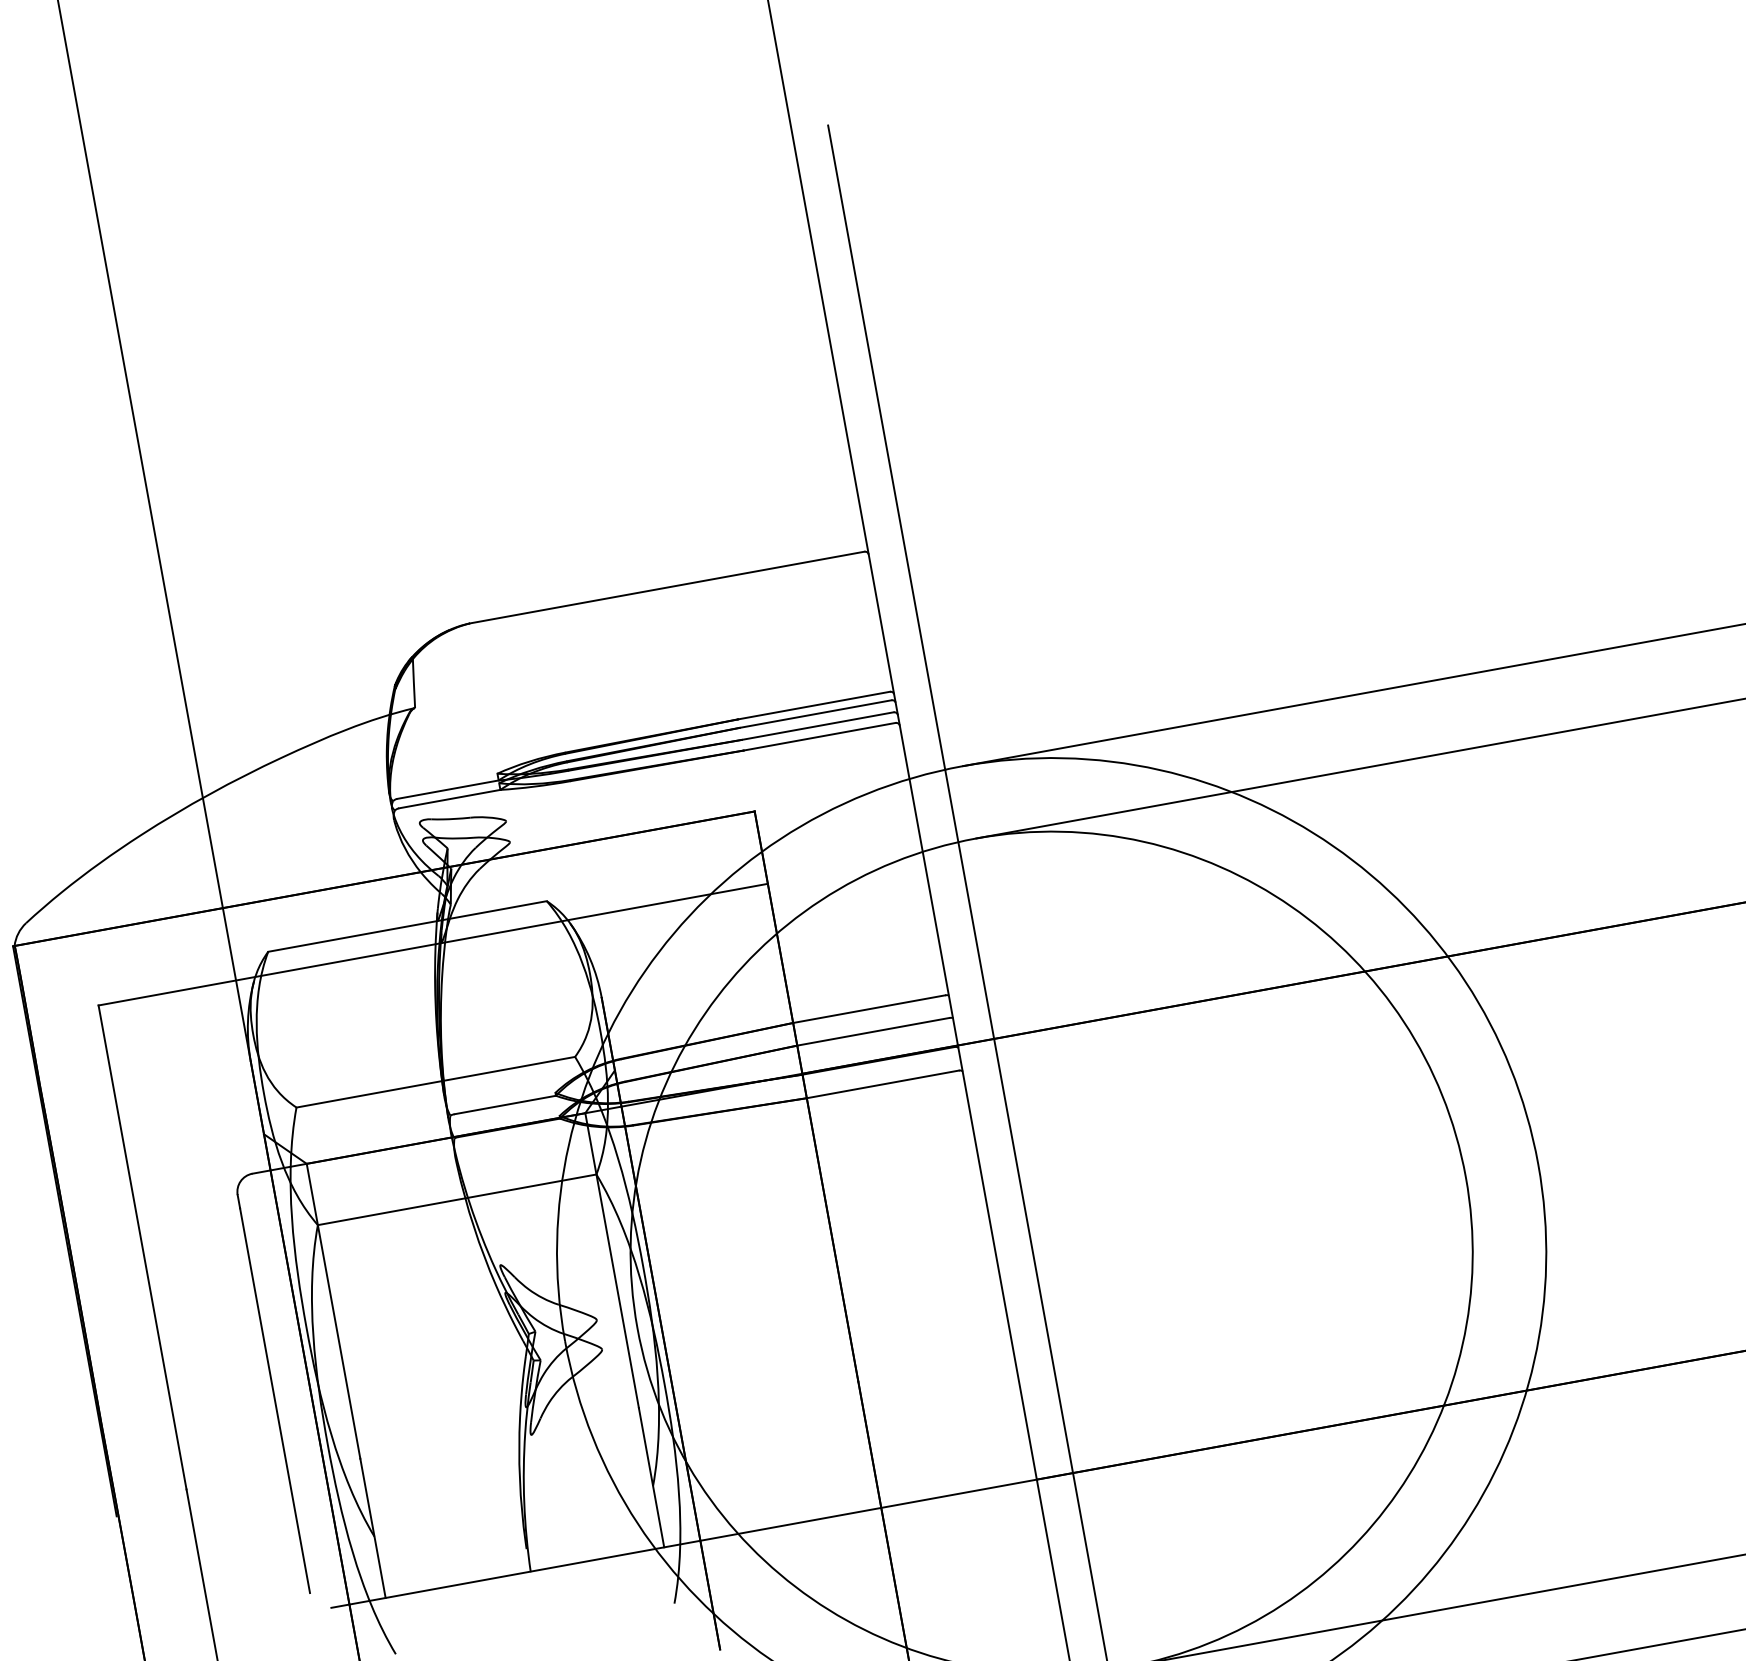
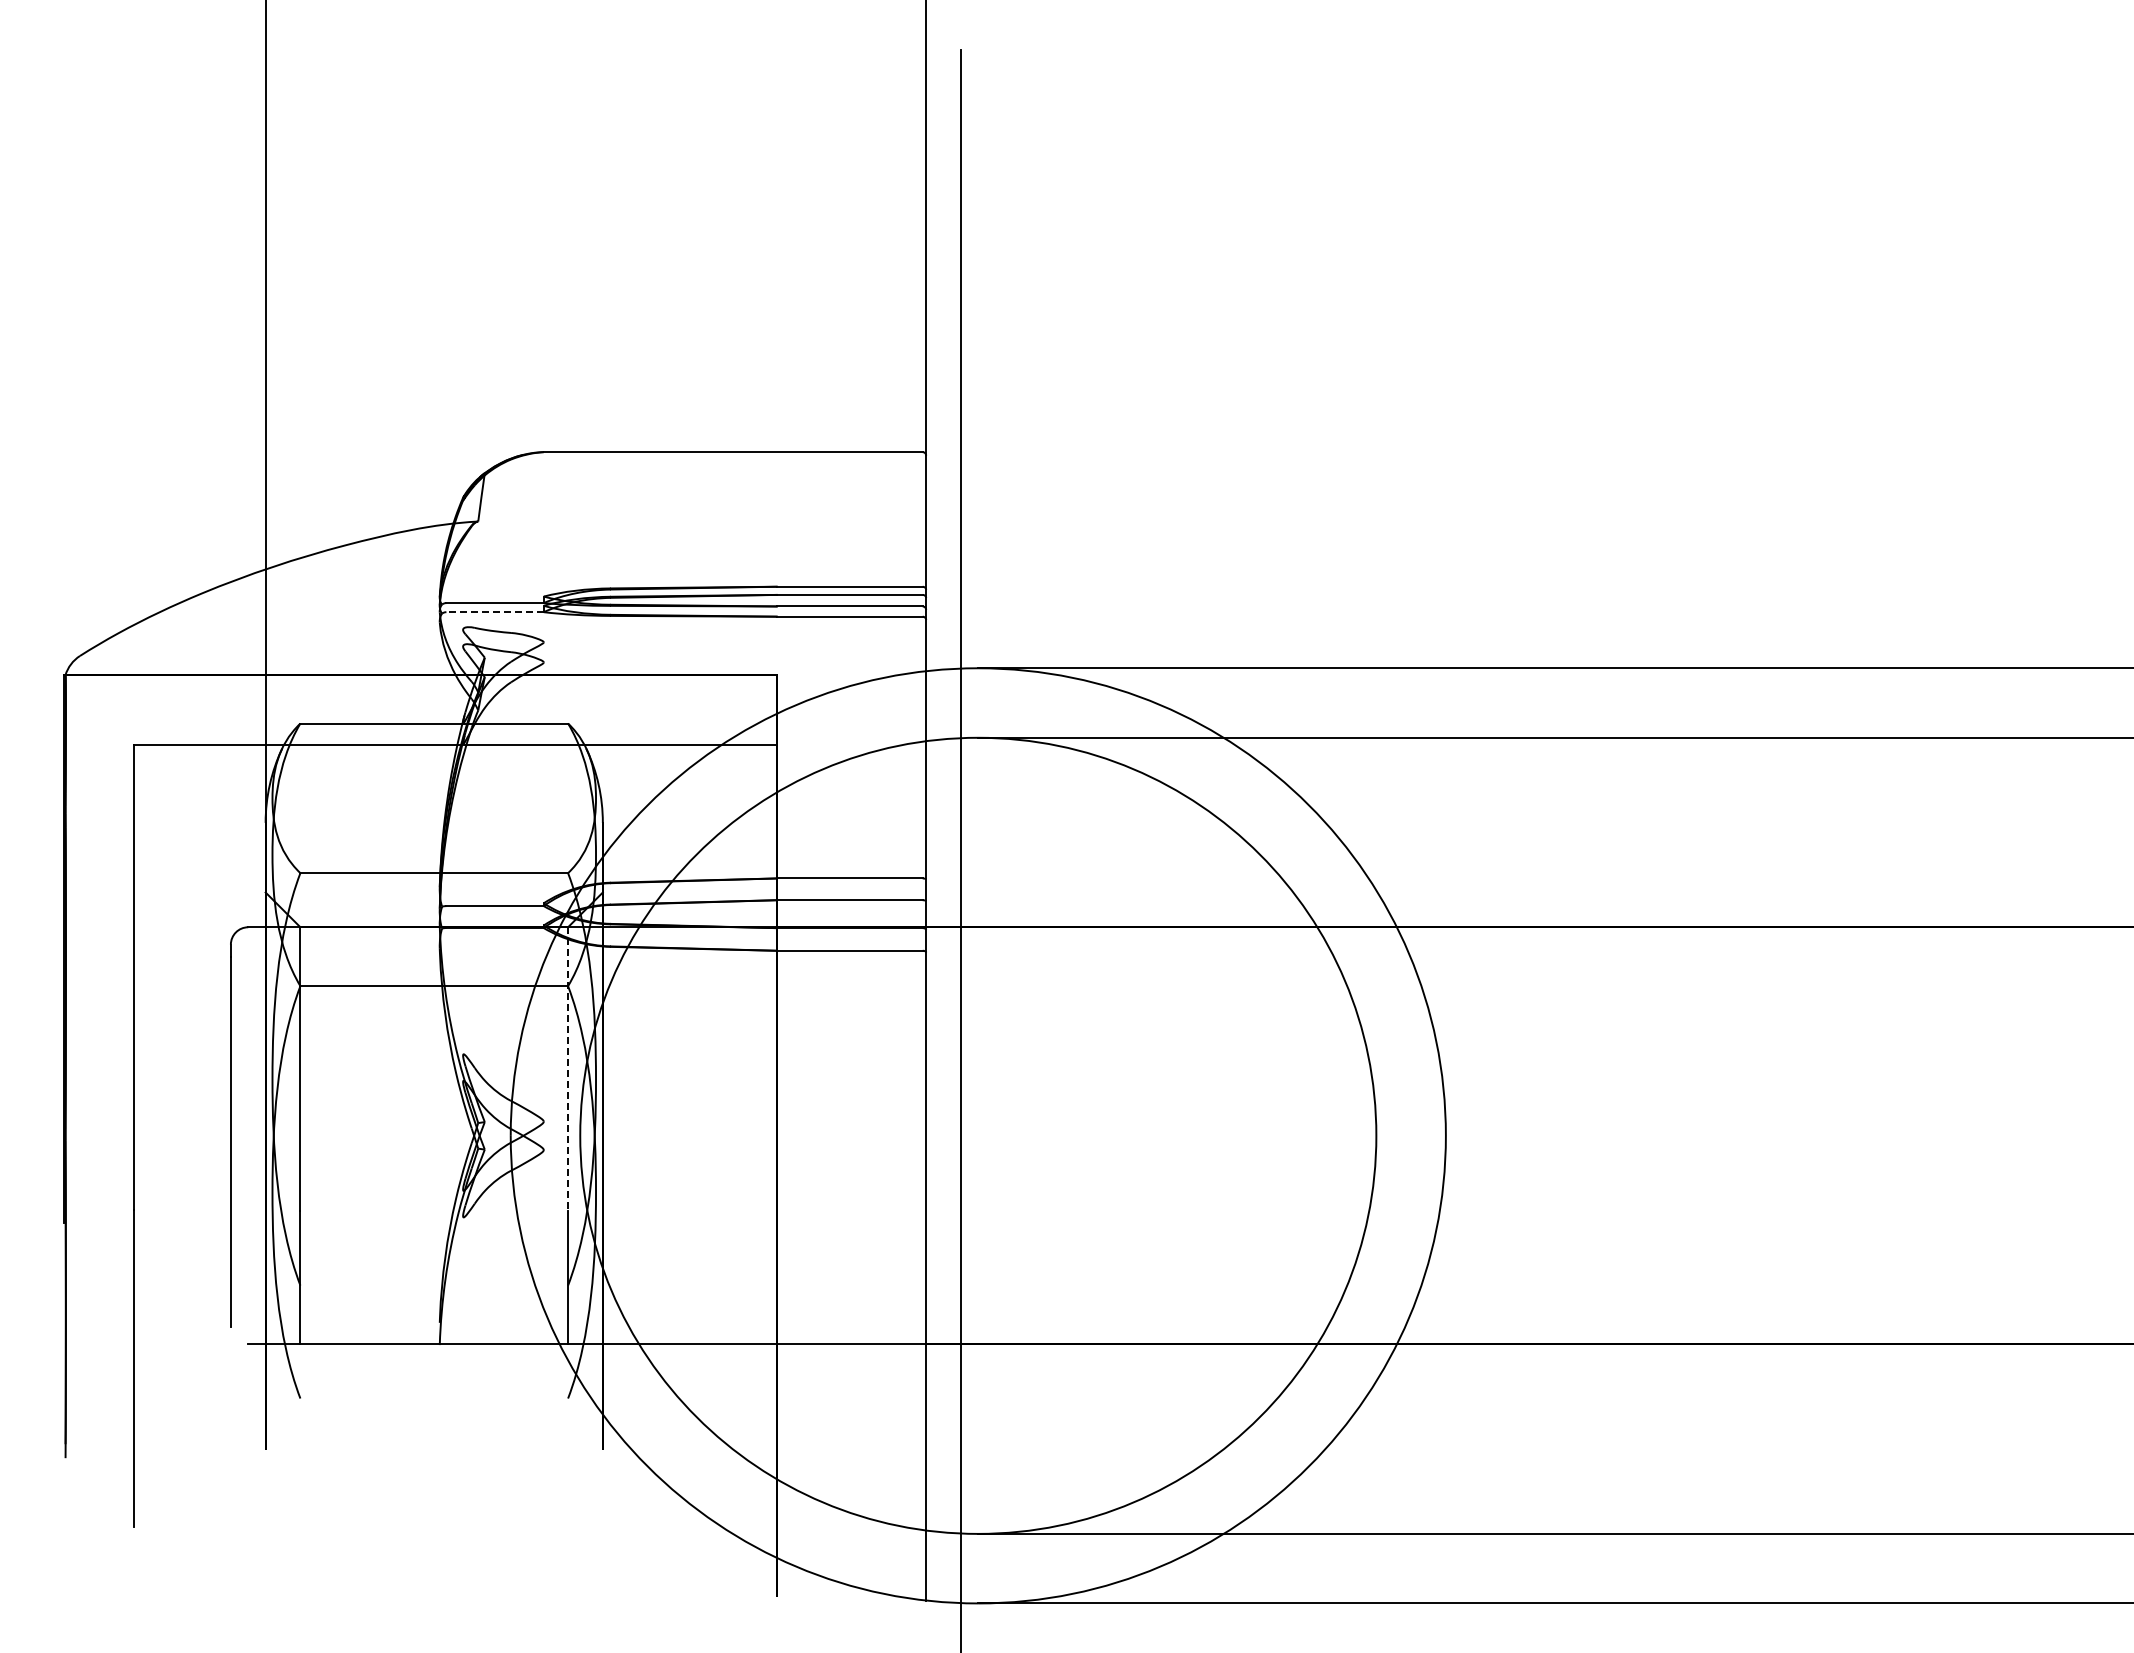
line: (450, 799) -> (495, 612), solid -> dashed
line: (612, 1260) -> (568, 1068), solid -> dashed

